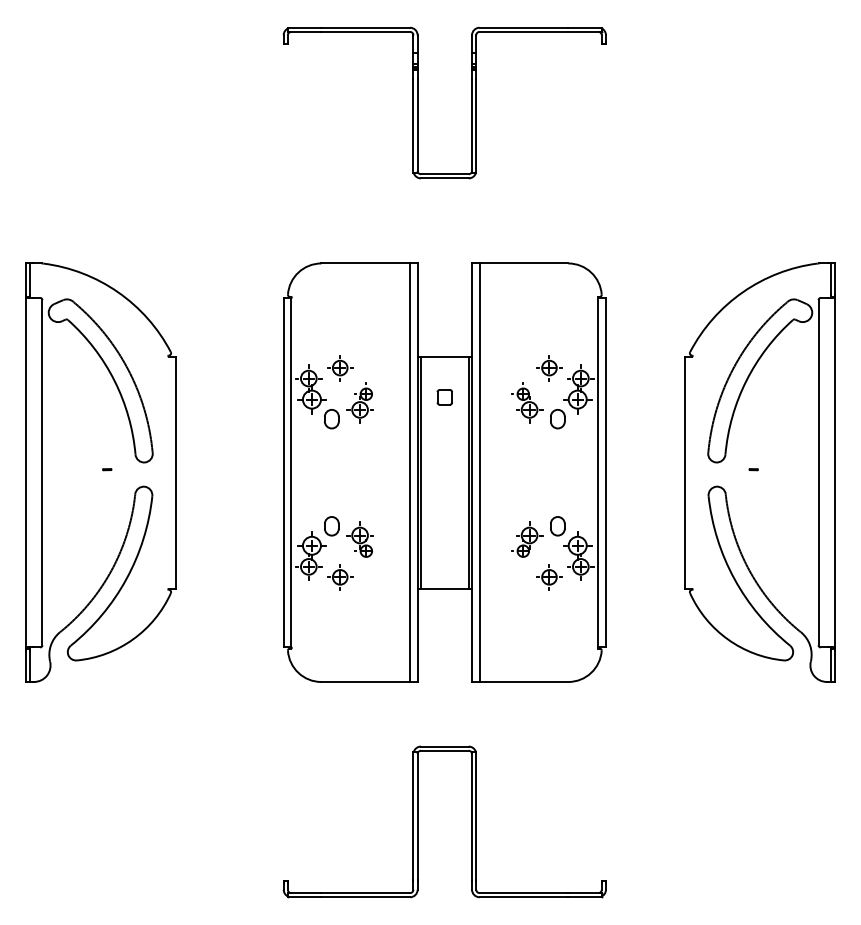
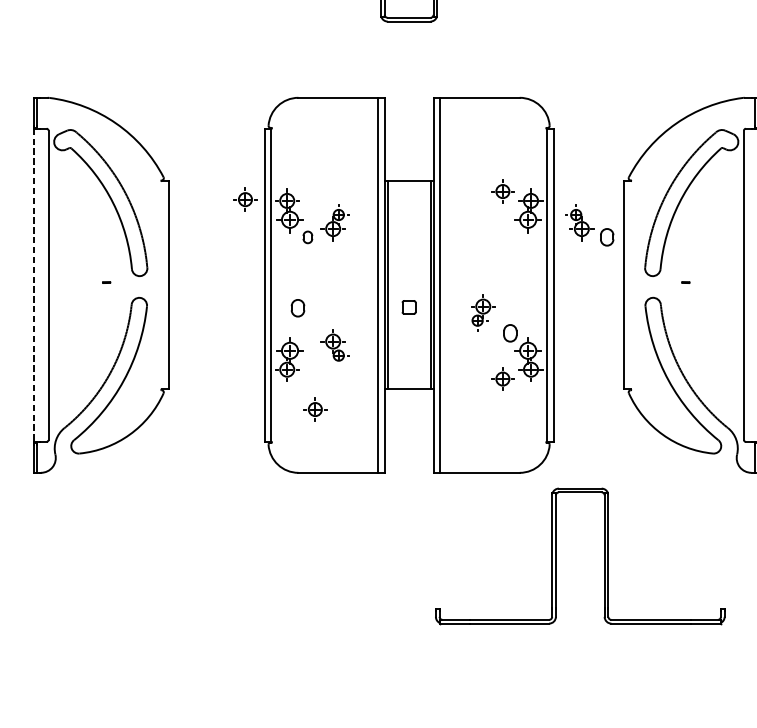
part: (340, 368) -> (245, 199), moved
part: (444, 397) -> (408, 307), moved
part: (538, 405) -> (589, 225), moved
part: (331, 419) -> (307, 237), size x0.7
line: (25, 472) -> (33, 285), solid -> dashed
part: (331, 526) -> (297, 308), moved
part: (527, 539) -> (481, 310), moved
part: (340, 577) -> (315, 409), moved
part: (418, 821) -> (556, 555), moved

